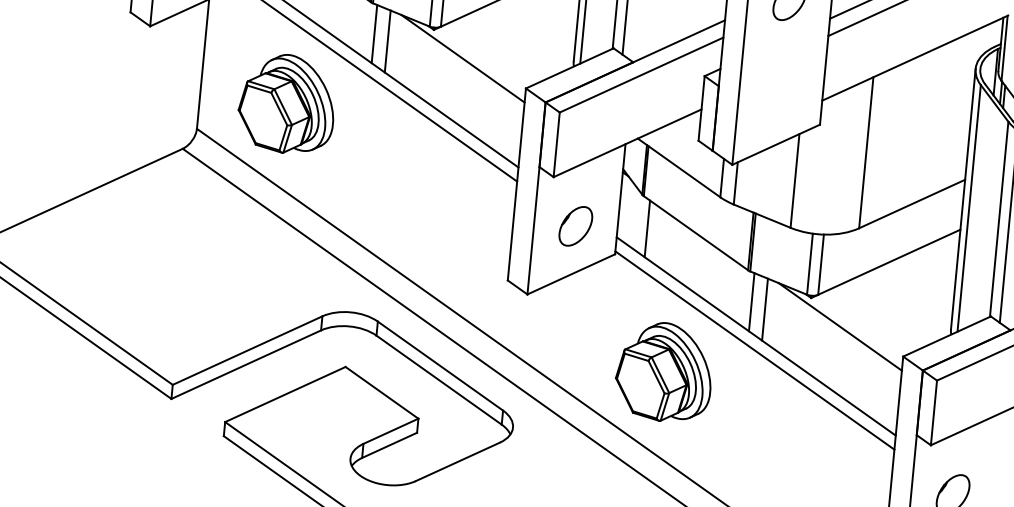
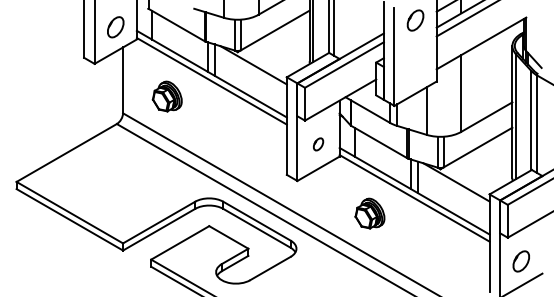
part: (287, 104) -> (167, 96), size x0.6
part: (575, 226) -> (318, 144), size x0.6
part: (663, 371) -> (369, 213), size x0.6

